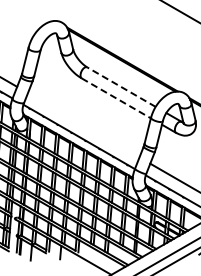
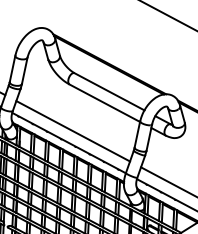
line: (121, 87) -> (109, 92), dashed -> solid
line: (116, 98) -> (104, 103), dashed -> solid
line: (83, 125) -> (72, 131), added

